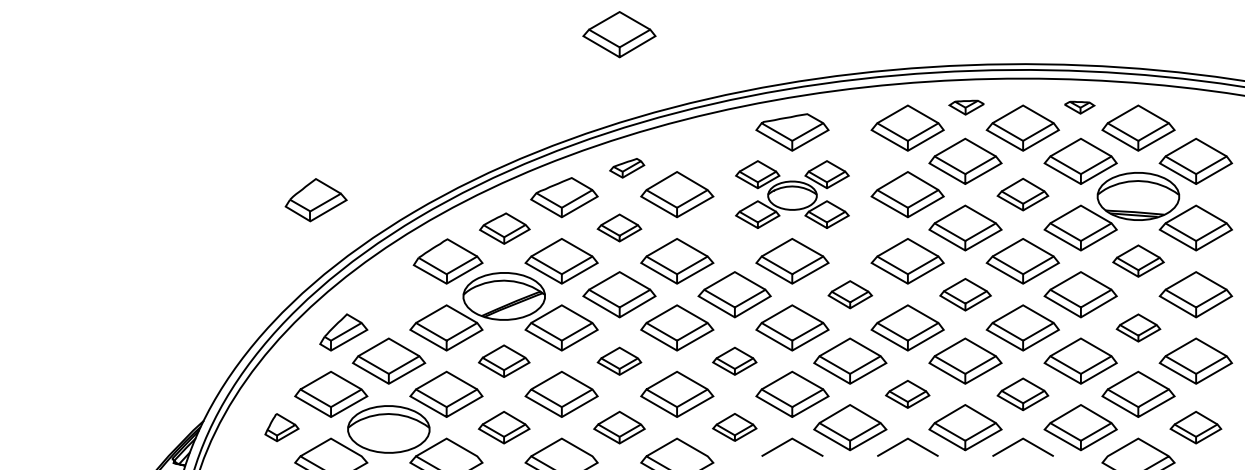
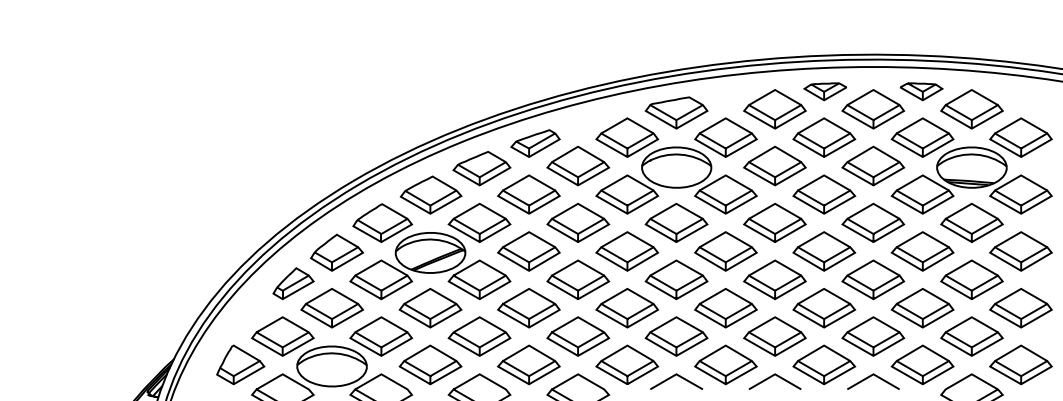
part: (618, 34) -> (528, 29), removed
part: (965, 107) -> (824, 91), size x1.43
part: (1079, 107) -> (921, 91), size x1.67
part: (627, 168) -> (535, 143), size x1.67
part: (792, 193) -> (676, 165), size x1.67
part: (1023, 193) -> (873, 165), size x1.43
part: (316, 199) -> (337, 252), moved
part: (504, 227) -> (430, 194), size x1.43
part: (618, 227) -> (528, 194), size x1.67
part: (1137, 260) -> (971, 222), size x1.43
part: (849, 294) -> (725, 251), size x1.67
part: (965, 294) -> (824, 251), size x1.43
part: (1137, 327) -> (971, 279), size x1.67
part: (504, 361) -> (430, 308), size x1.43
part: (618, 361) -> (528, 308), size x1.67
part: (734, 361) -> (627, 308), size x1.67
part: (907, 394) -> (774, 336), size x1.67
part: (1023, 394) -> (873, 336), size x1.43
part: (281, 427) -> (240, 364), size x1.67
part: (504, 427) -> (430, 364), size x1.43
part: (618, 427) -> (528, 364), size x1.43
part: (734, 427) -> (627, 364), size x1.67
part: (1195, 427) -> (1020, 364), size x1.43

